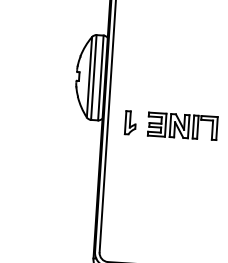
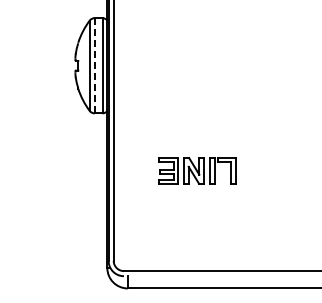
line: (93, 77) -> (94, 65), solid -> dashed
part: (130, 122) -> (138, 113), removed
part: (182, 125) -> (197, 170), moved

